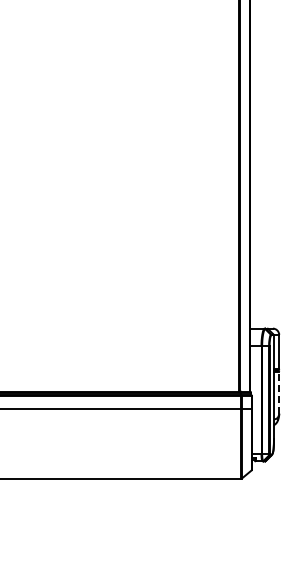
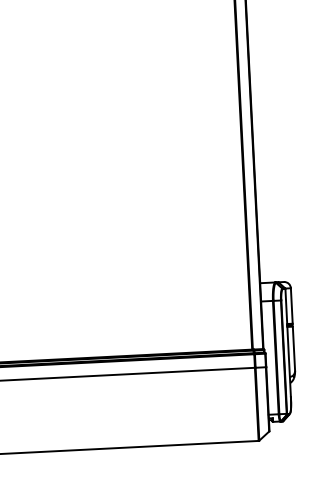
line: (279, 392) -> (294, 348), dashed -> solid

